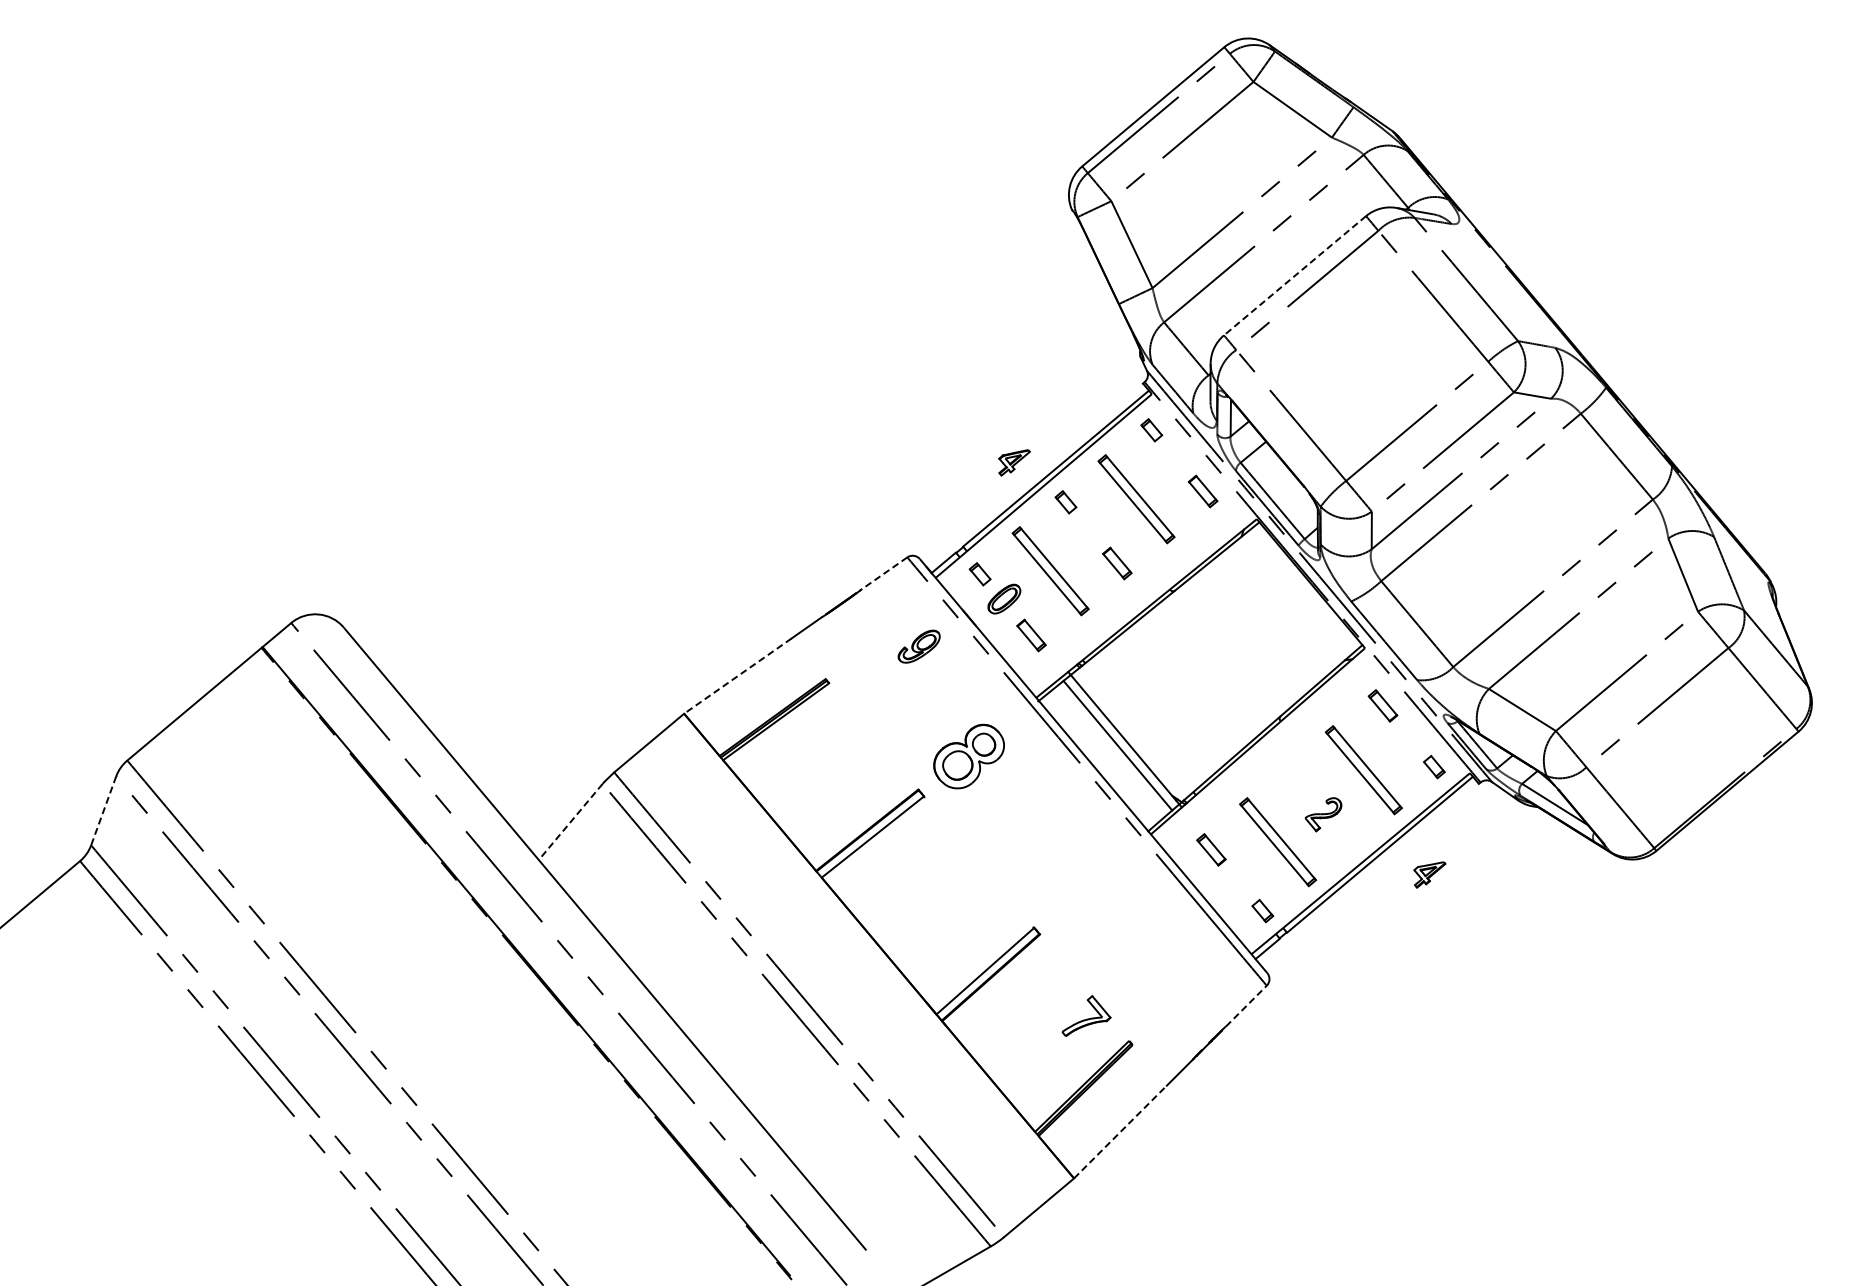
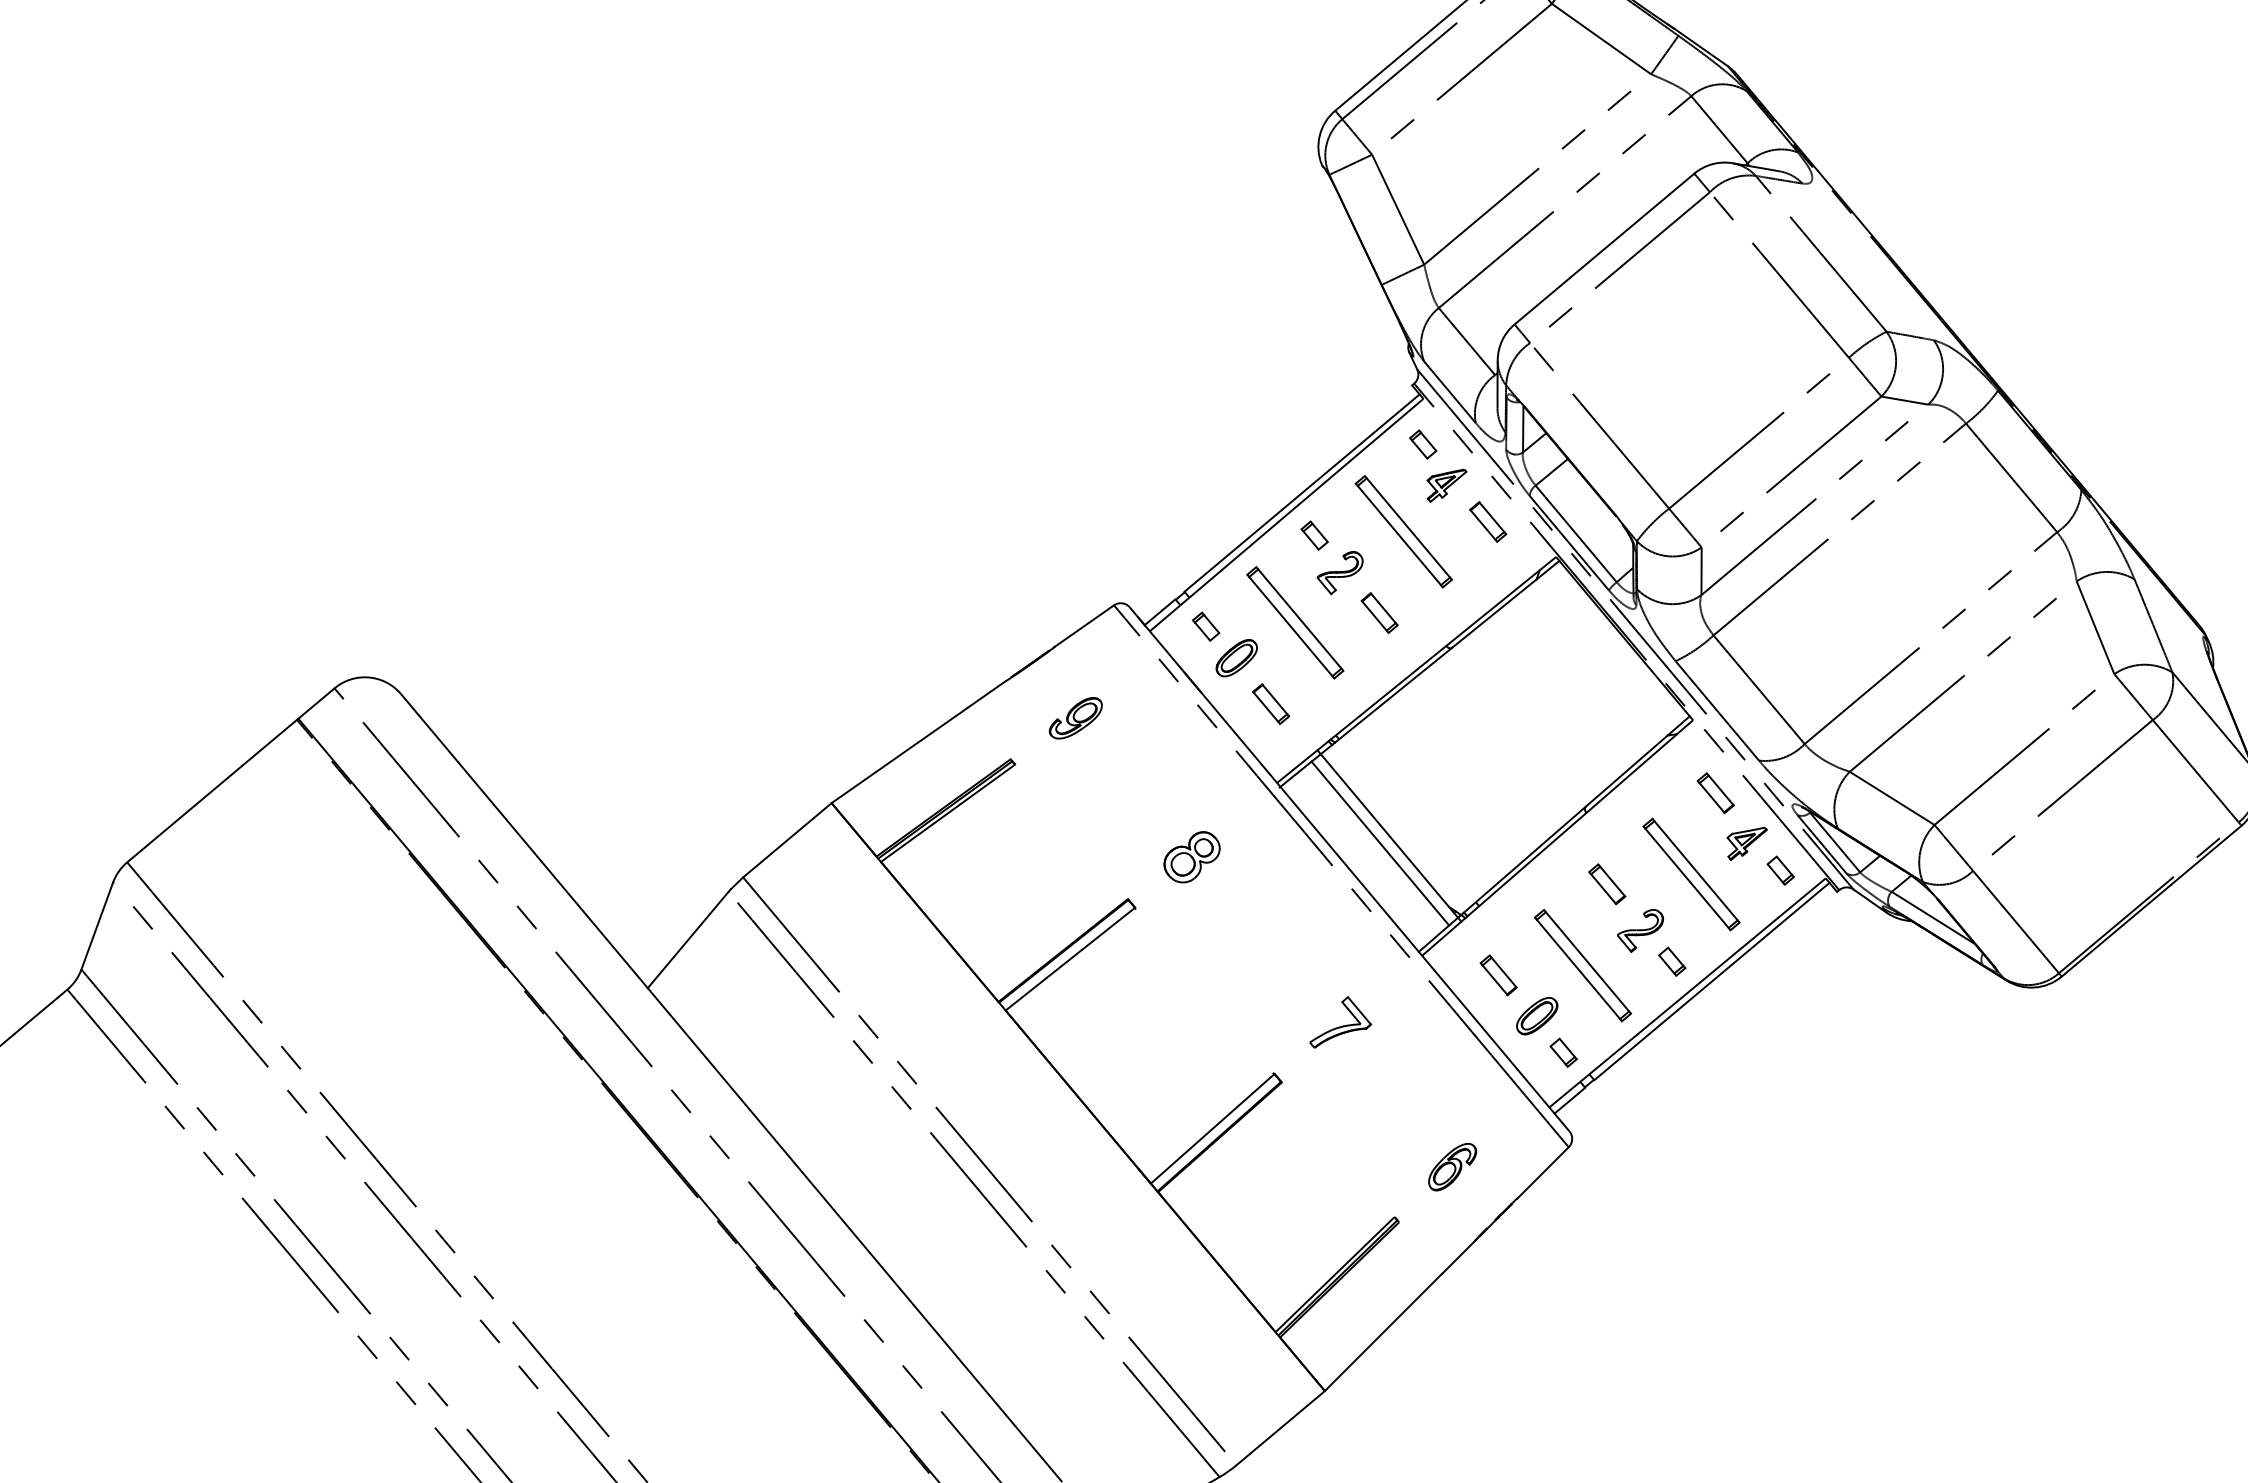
line: (1295, 275) -> (1605, 248), dashed -> solid
part: (1014, 462) -> (1446, 485), moved
part: (1085, 531) -> (1339, 572), added
line: (883, 573) -> (1083, 625), dashed -> solid
part: (918, 646) -> (1074, 718), moved
line: (737, 676) -> (899, 756), dashed -> solid
part: (968, 756) -> (1191, 857), size x0.62
part: (1297, 777) -> (1607, 883), added
line: (103, 810) -> (97, 925), dashed -> solid
line: (570, 821) -> (687, 939), dashed -> solid
part: (1348, 839) -> (1672, 962), added
part: (1429, 874) -> (1746, 843), moved
part: (1241, 881) -> (1536, 1015), added
part: (1174, 1001) -> (1451, 1167), added
line: (1246, 1006) -> (1543, 1173), dashed -> solid
part: (1086, 1015) -> (1340, 1021), moved
line: (1120, 1132) -> (1383, 1332), dashed -> solid

